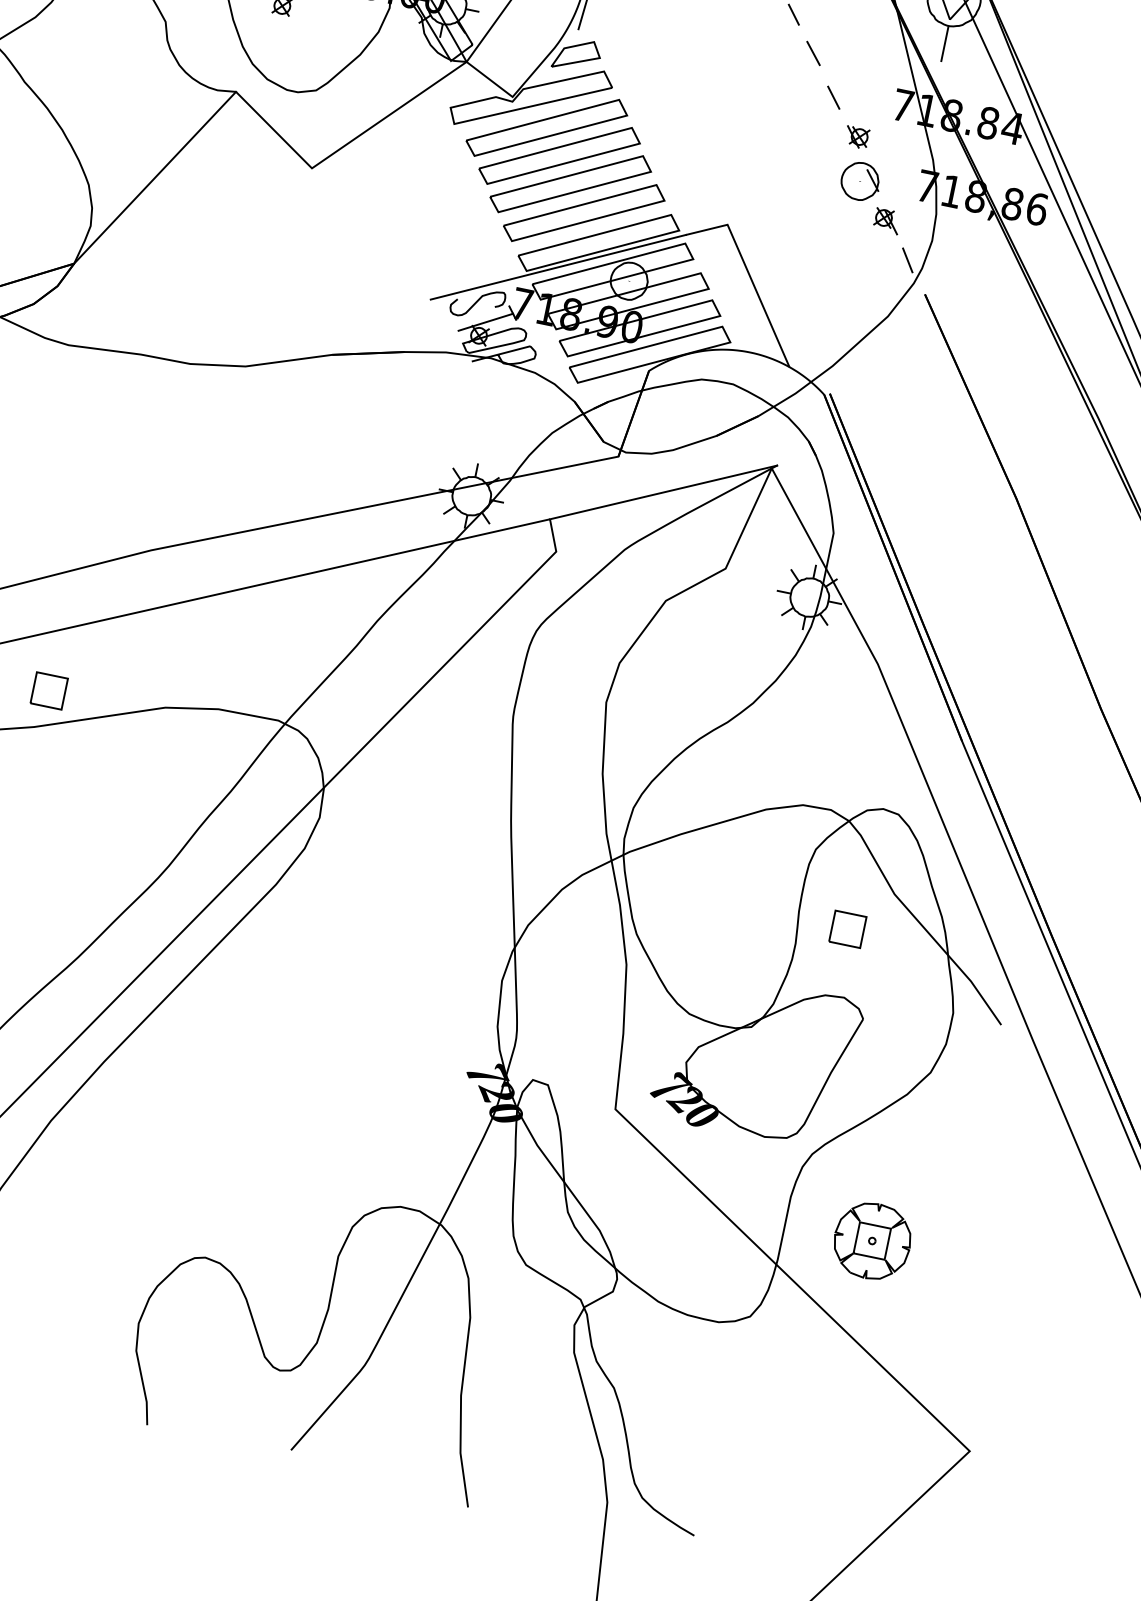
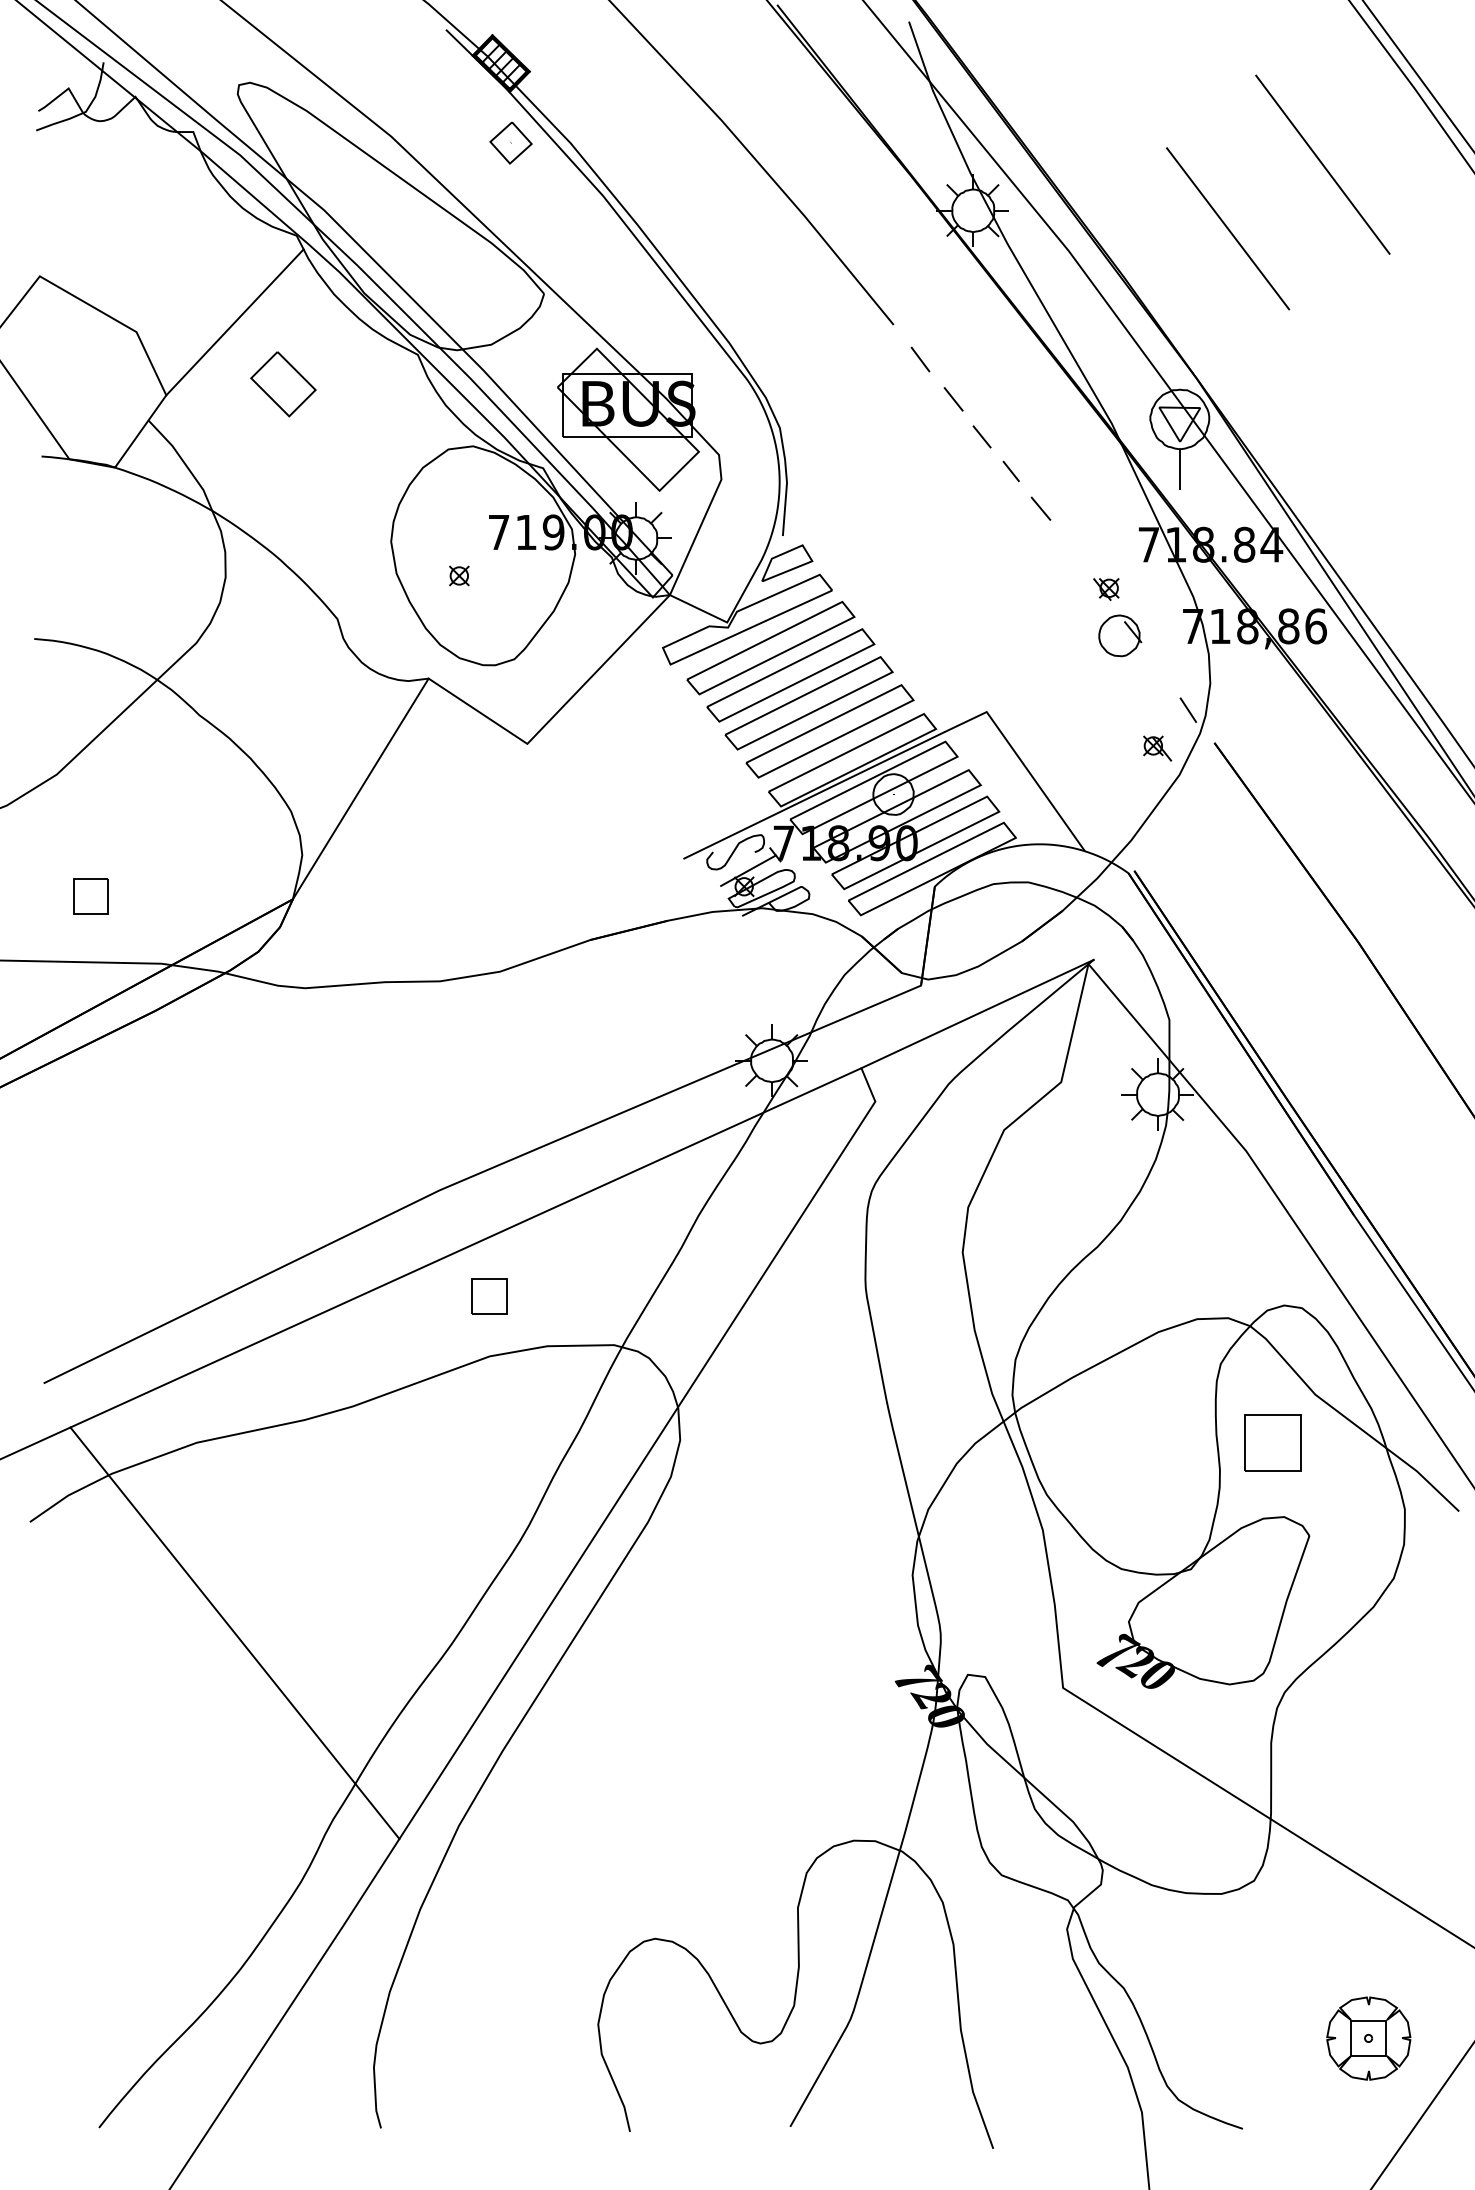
line: (833, 97) -> (1072, 551), removed
part: (887, 221) -> (1157, 748), moved
part: (49, 691) -> (489, 1296), moved
part: (847, 929) -> (1272, 1442), size x1.6
part: (872, 1241) -> (1368, 2038), moved

